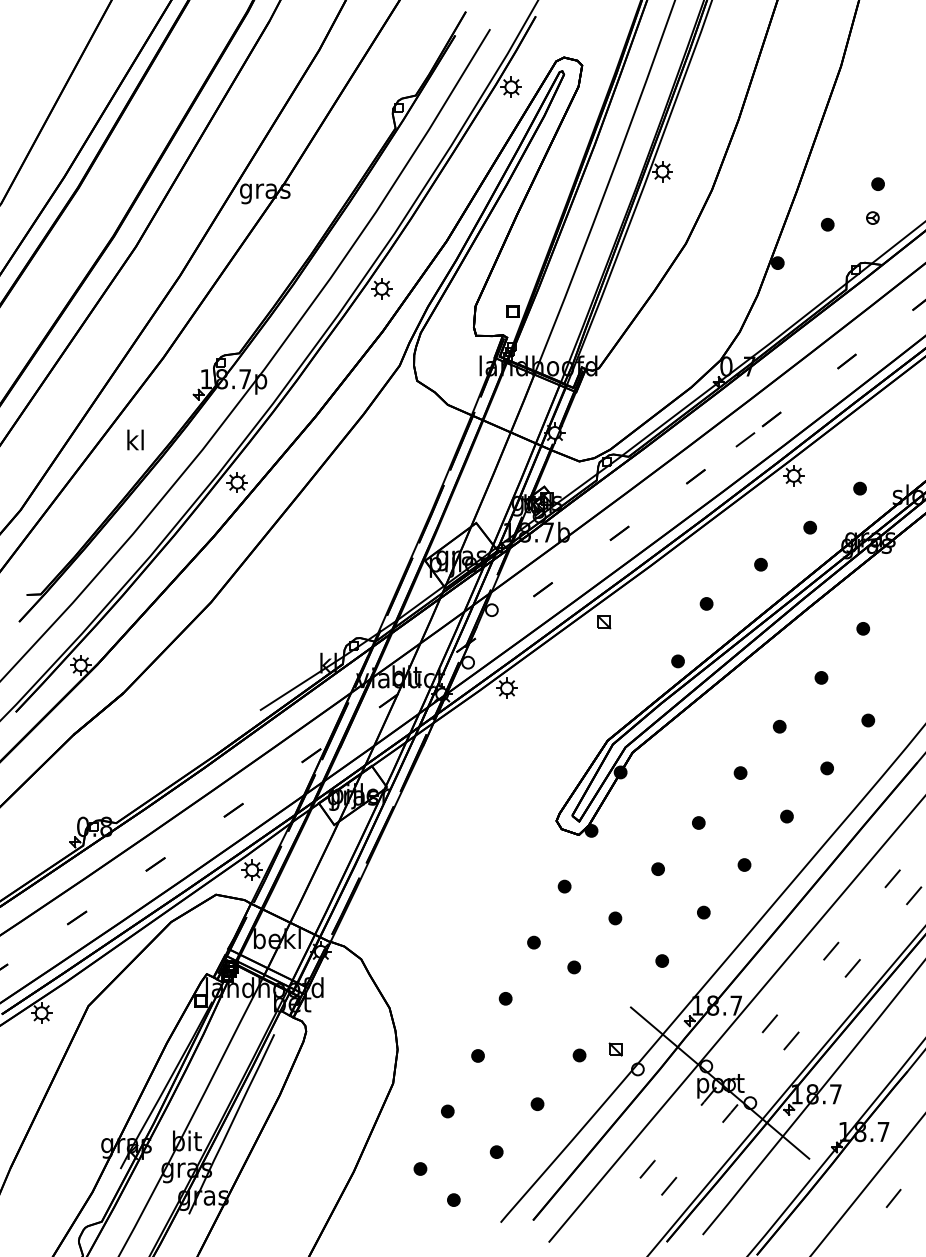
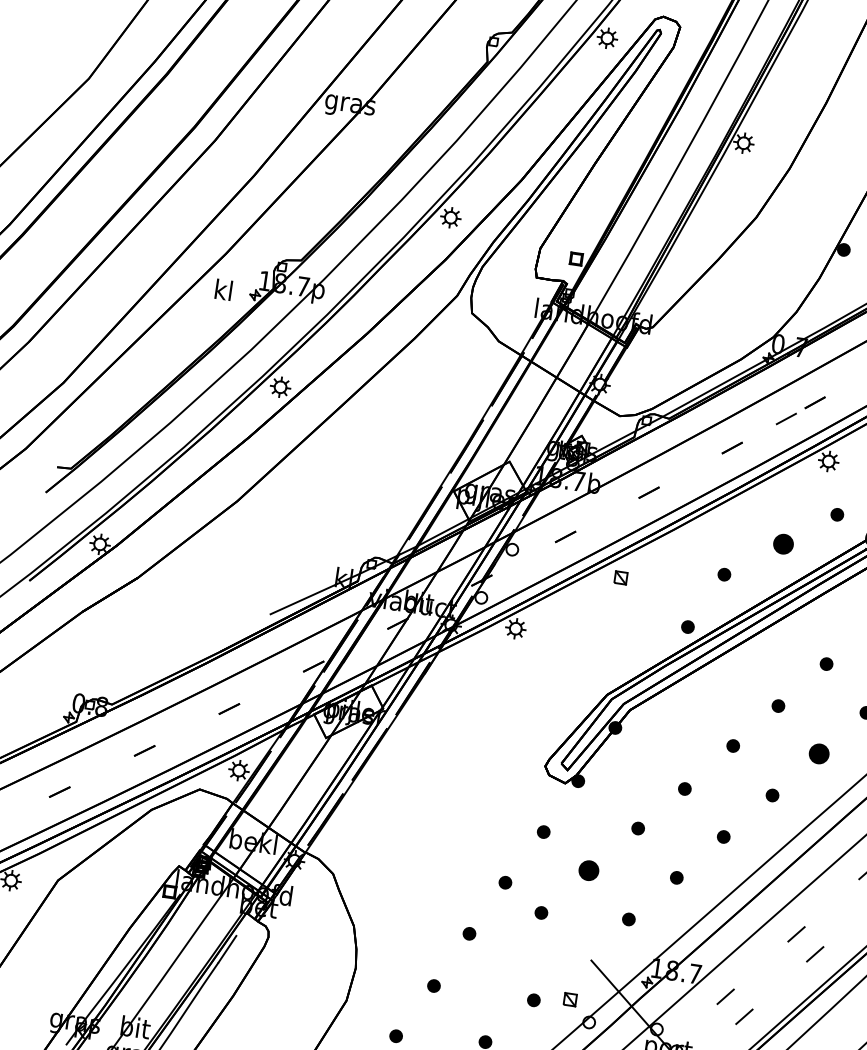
text: (135, 439) -> (223, 289), moved
part: (760, 564) -> (783, 543), size x1.6
part: (826, 768) -> (818, 753), size x1.6
part: (615, 918) -> (589, 870), size x1.6

